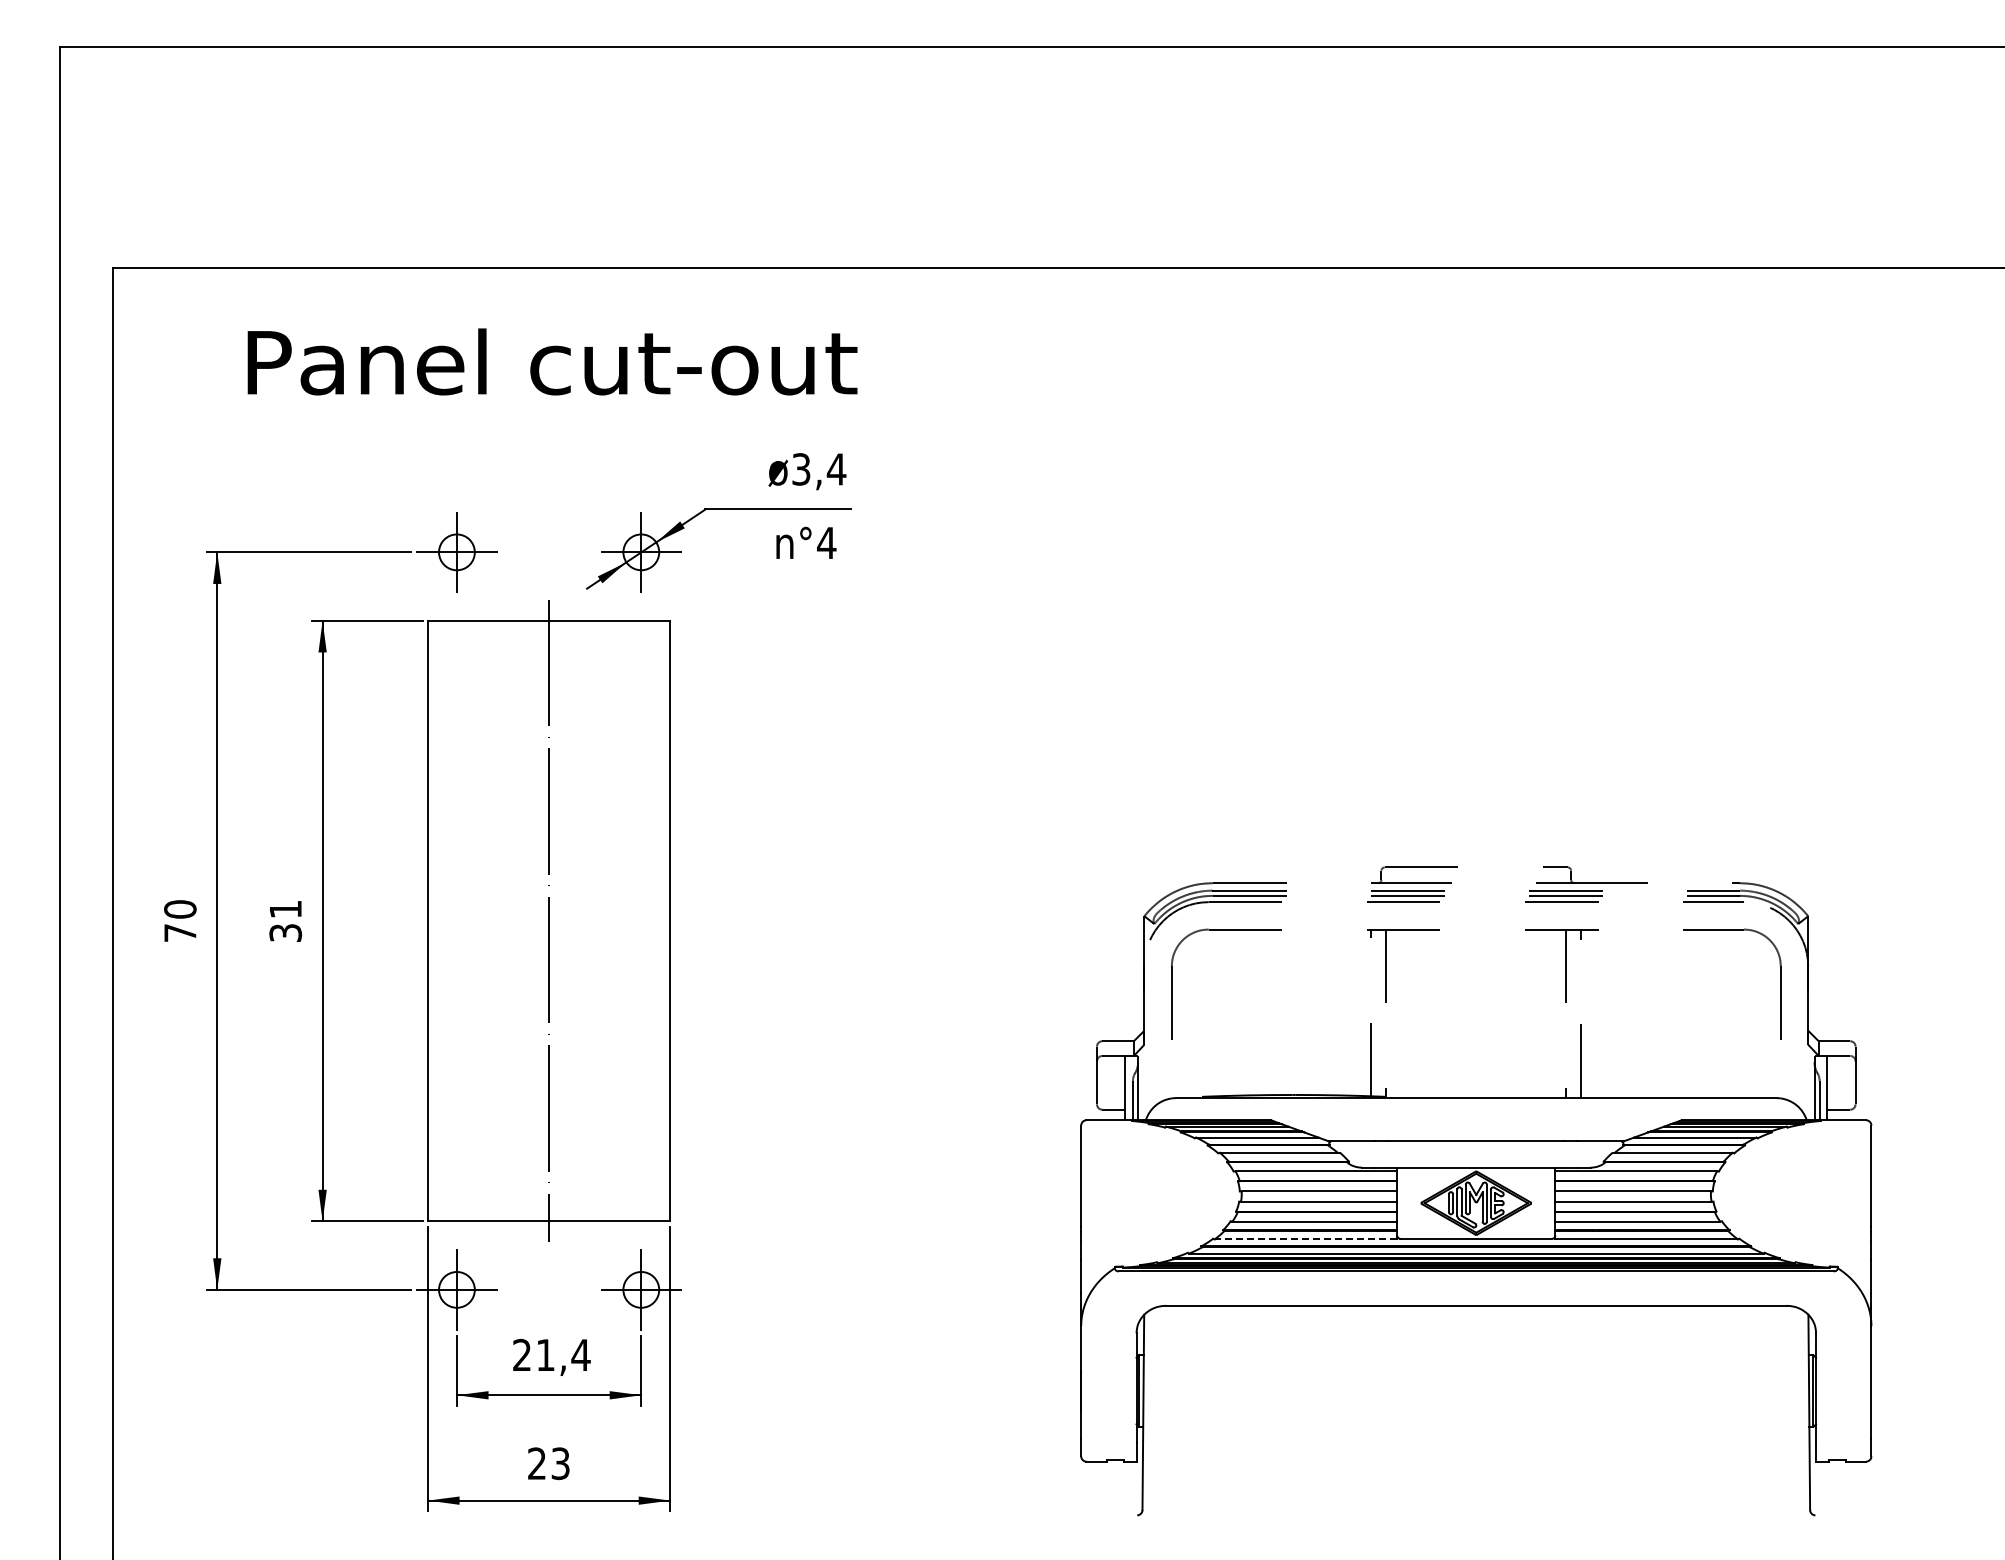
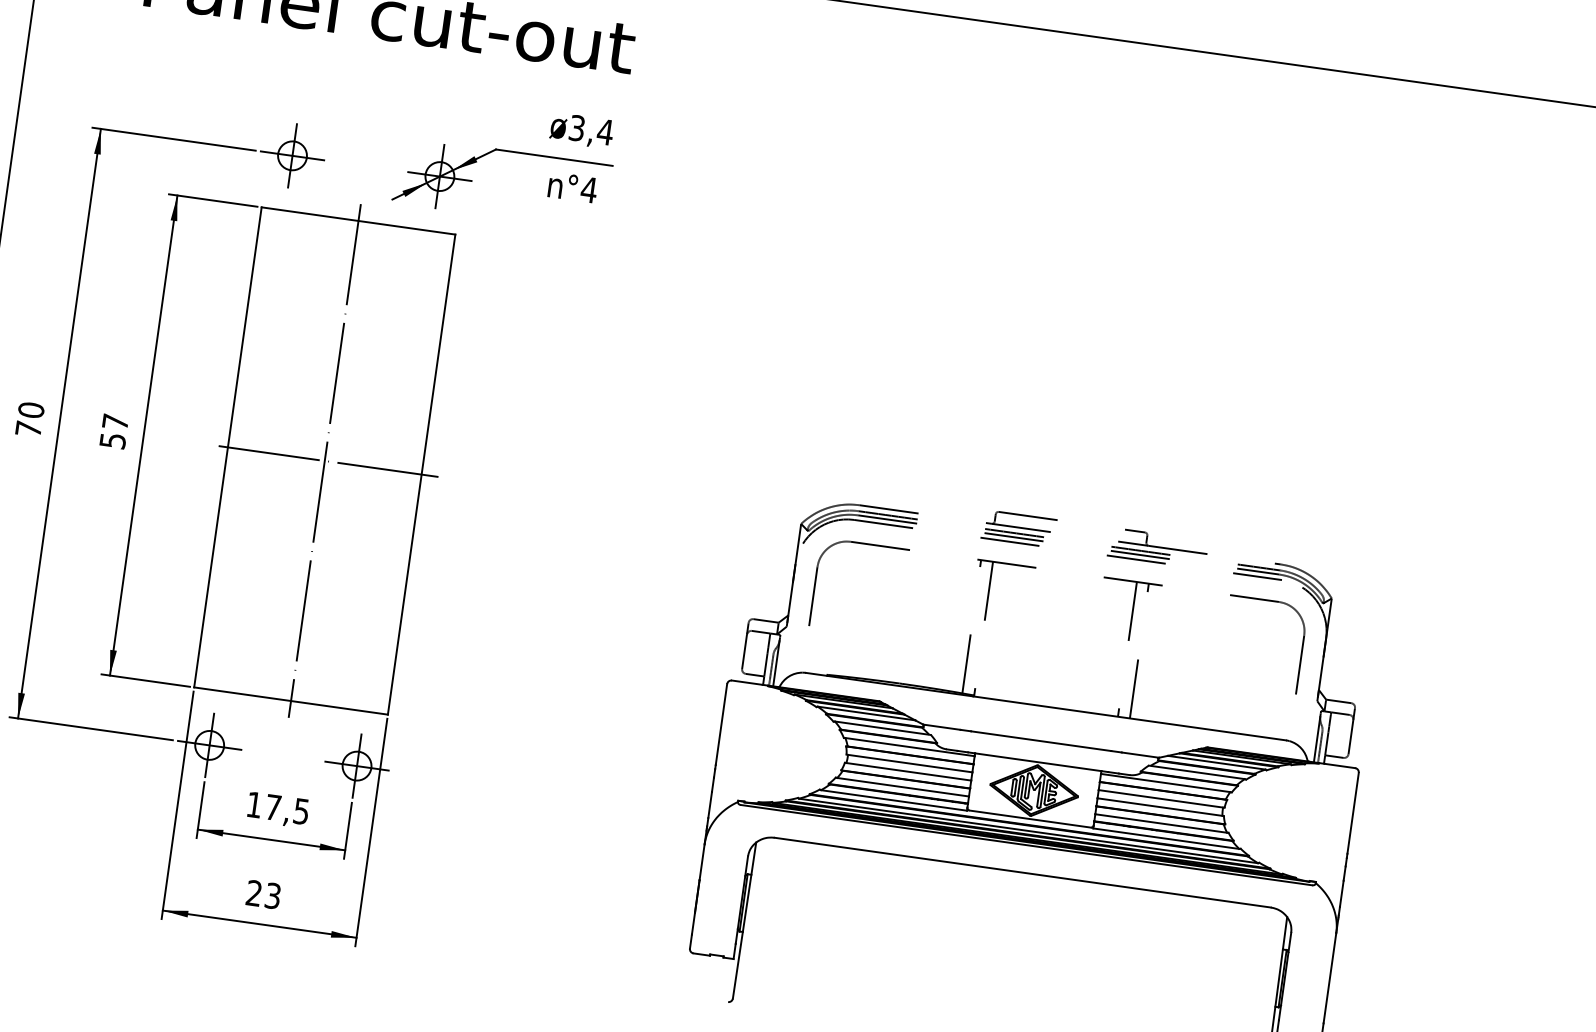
text: (285, 920) -> (114, 430), 31 -> 57
line: (548, 921) -> (324, 461), added
line: (1305, 1239) -> (893, 800), dashed -> solid
text: (551, 1354) -> (278, 807), 21,4 -> 17,5

